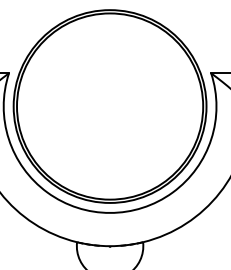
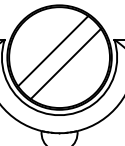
line: (98, 95) -> (53, 51), added
line: (121, 117) -> (65, 63), added

